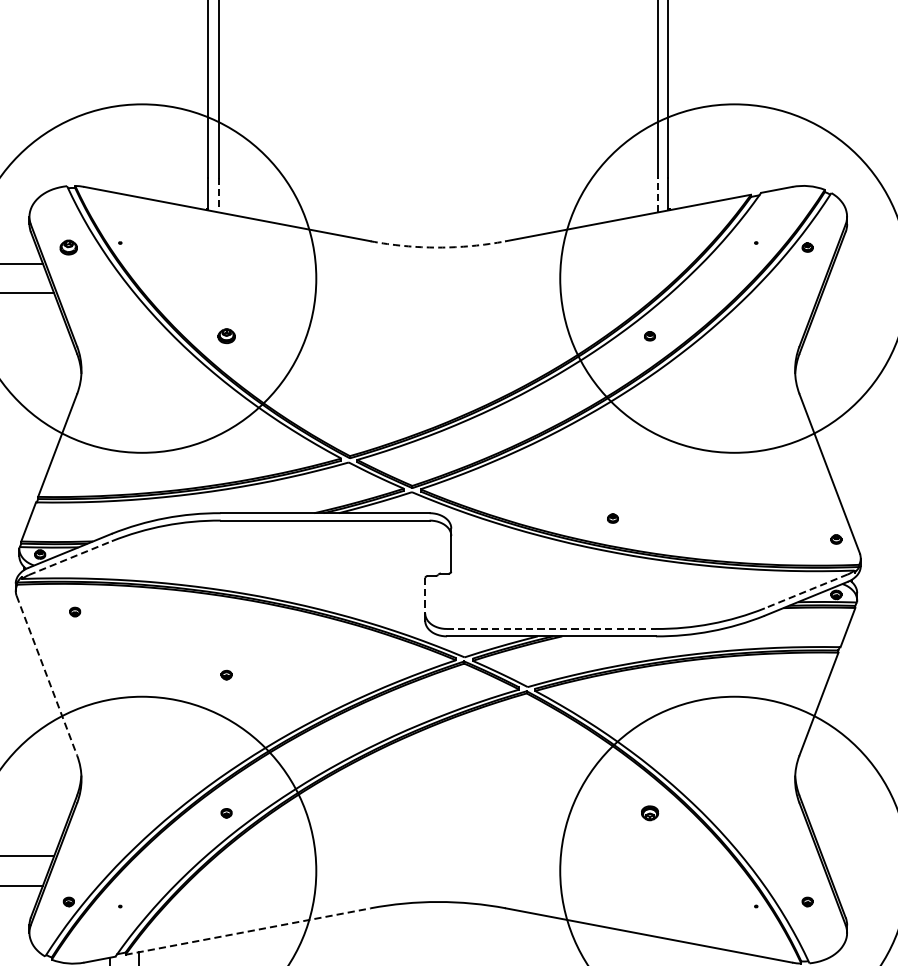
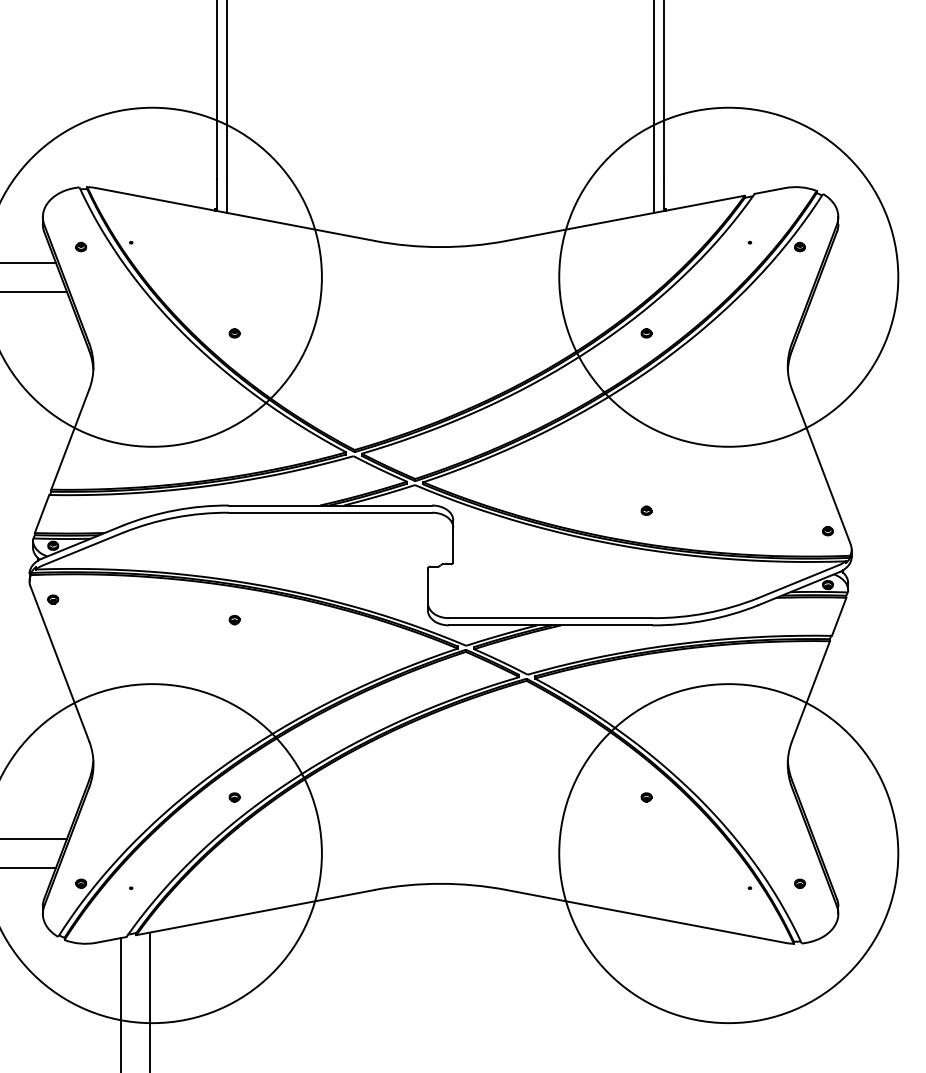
line: (218, 194) -> (226, 195), dashed -> solid
line: (658, 194) -> (654, 195), dashed -> solid
part: (69, 246) -> (81, 246), size x0.62
arc: (438, 247) -> (440, 247), dashed -> solid
part: (226, 336) -> (234, 333), size x0.62
part: (612, 518) -> (646, 510), moved
line: (70, 558) -> (82, 549), dashed -> solid
line: (806, 591) -> (798, 581), dashed -> solid
line: (424, 596) -> (427, 586), dashed -> solid
part: (75, 611) -> (53, 599), moved
line: (551, 629) -> (550, 618), dashed -> solid
line: (46, 675) -> (59, 663), dashed -> solid
part: (226, 675) -> (234, 620), moved
part: (649, 813) -> (646, 797), size x0.62
line: (249, 931) -> (256, 912), dashed -> solid

